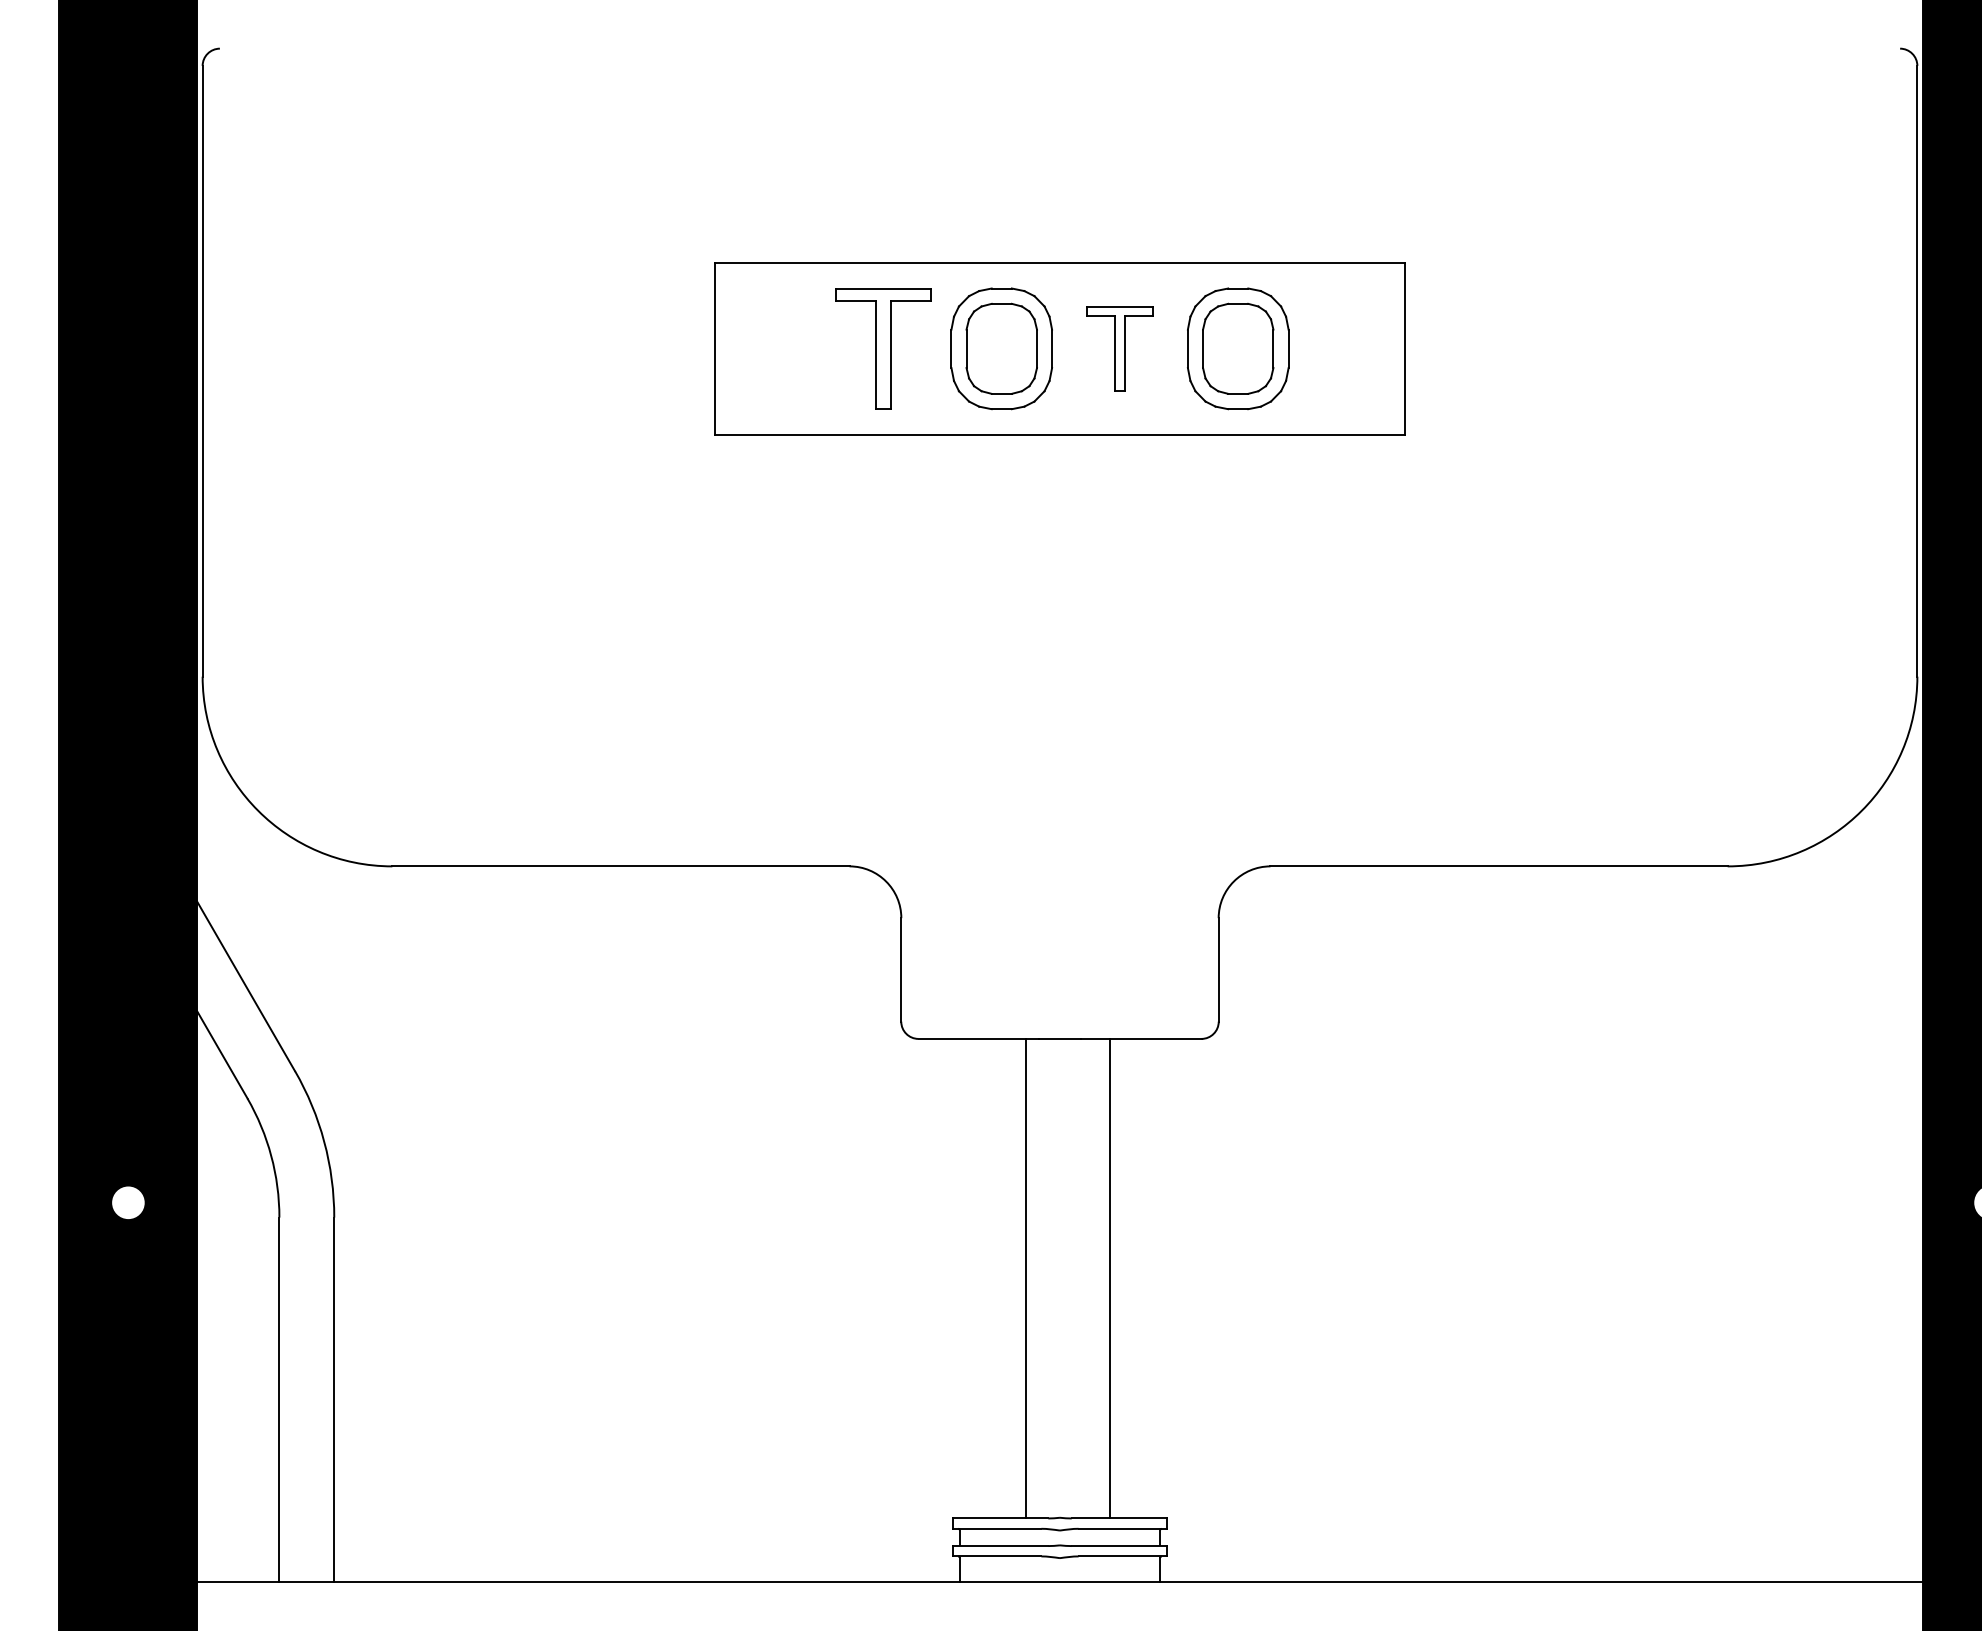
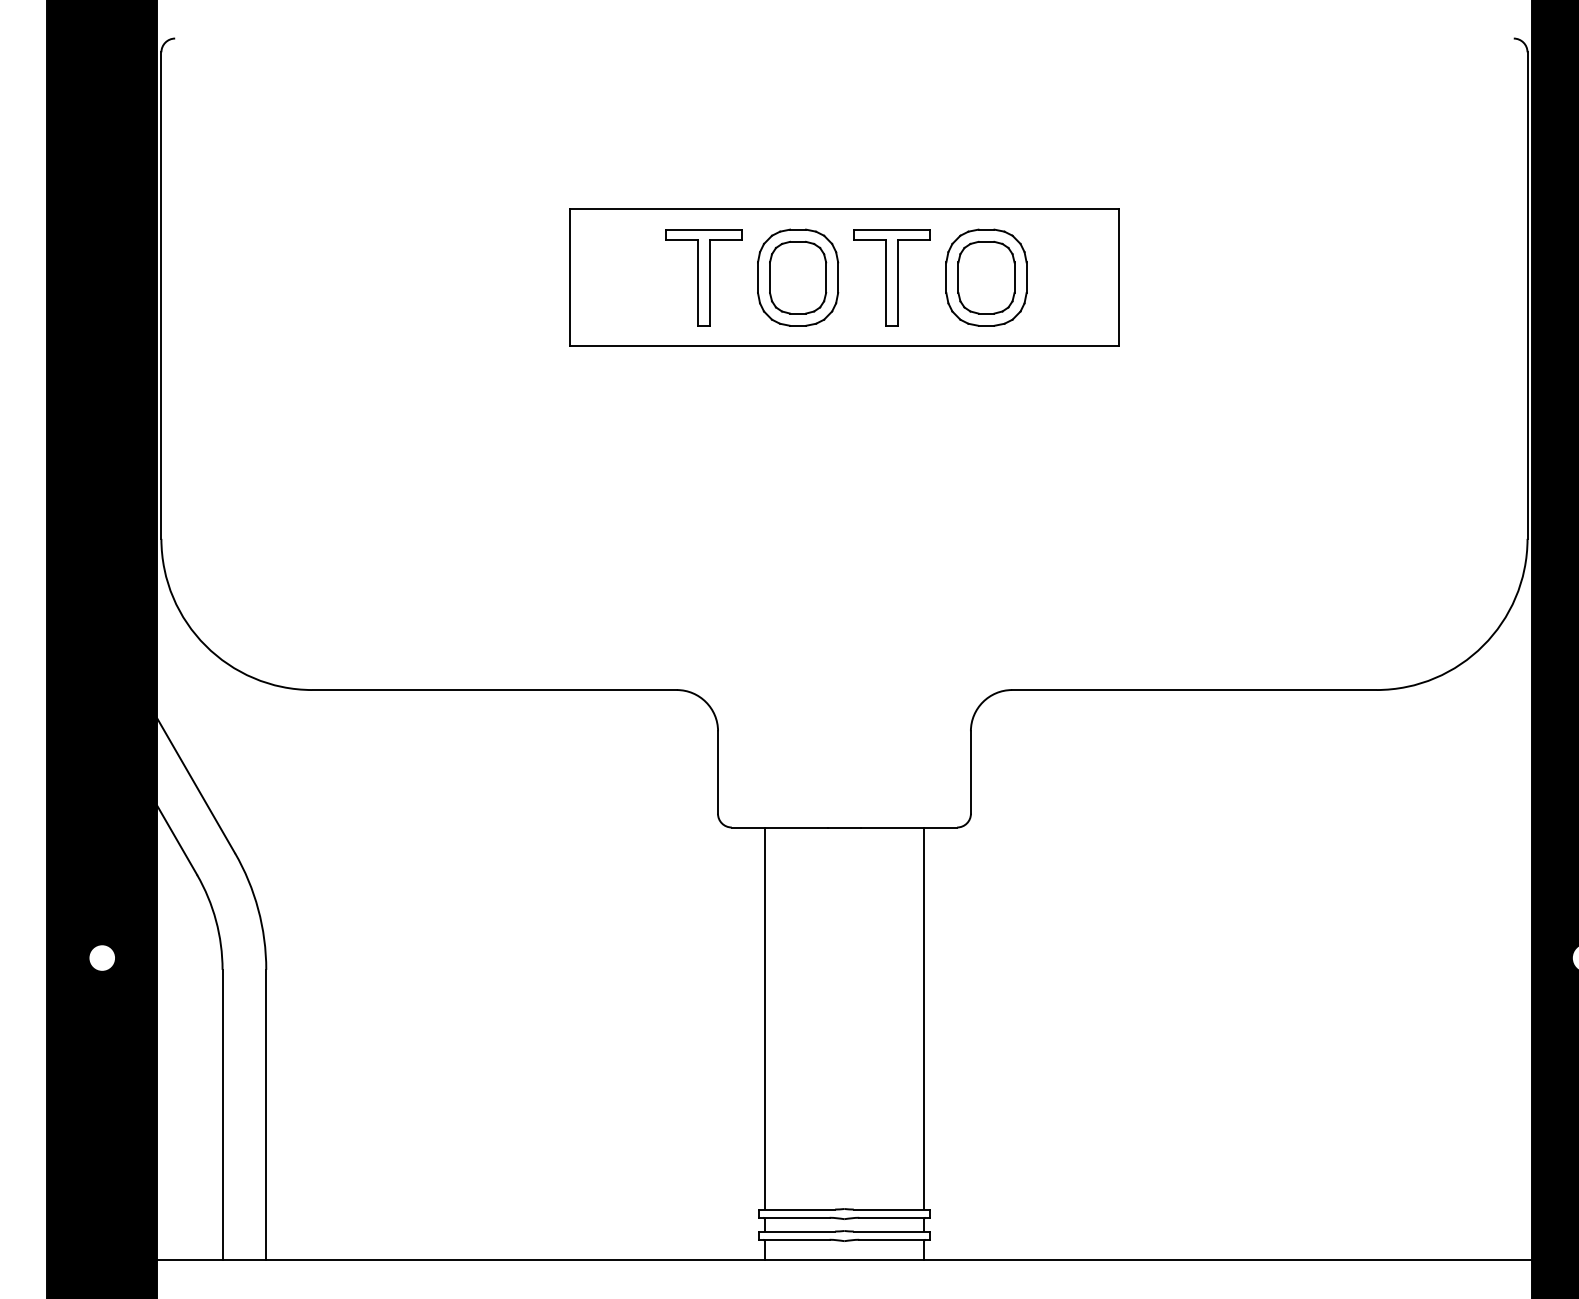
part: (1119, 348) -> (891, 277), size x1.43
line: (1025, 1277) -> (764, 1017), moved
line: (1110, 1277) -> (924, 1017), moved

